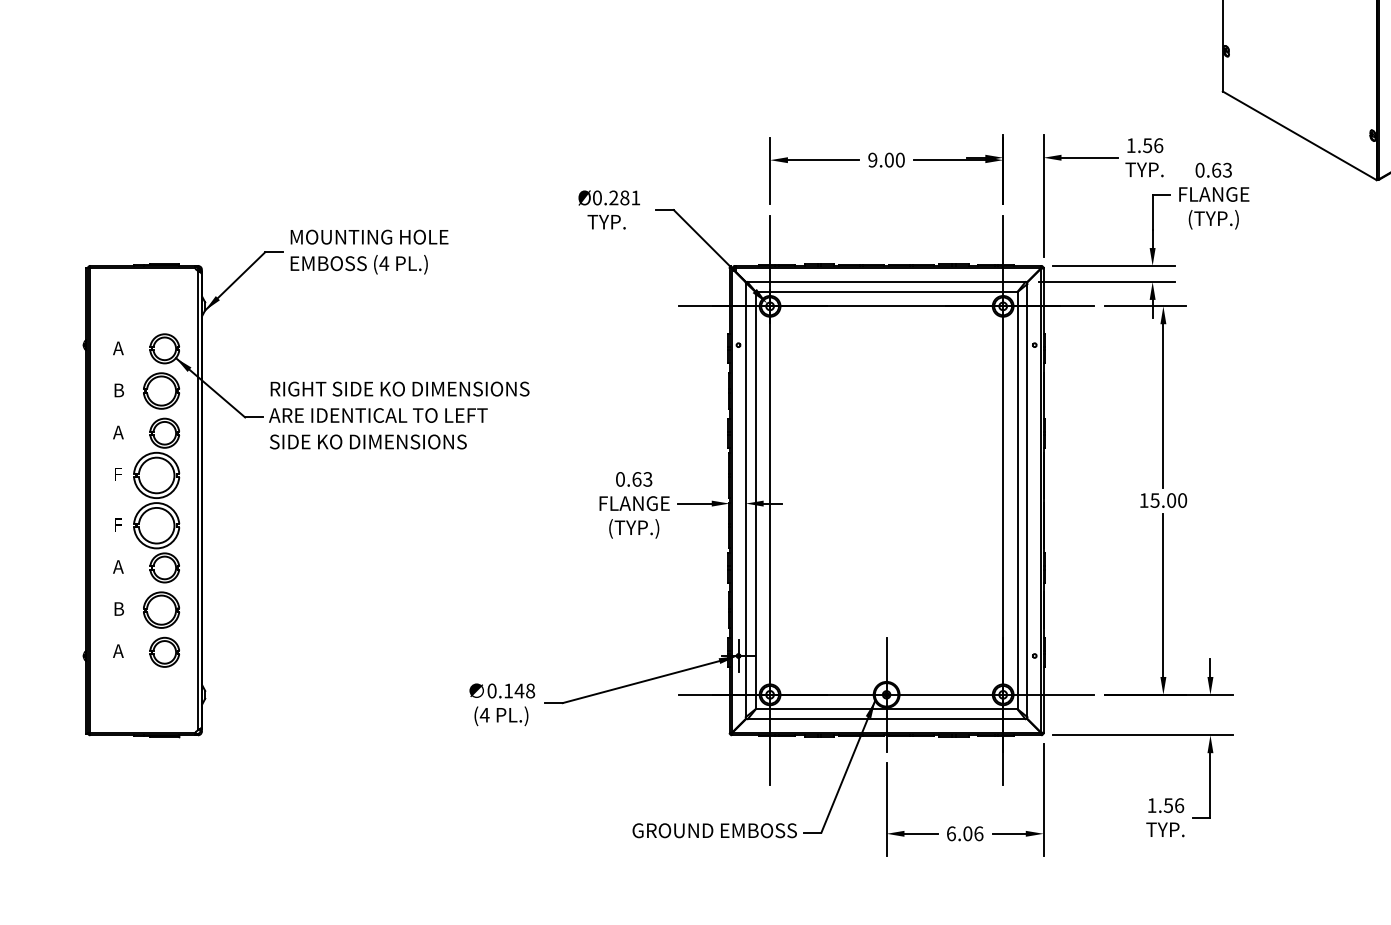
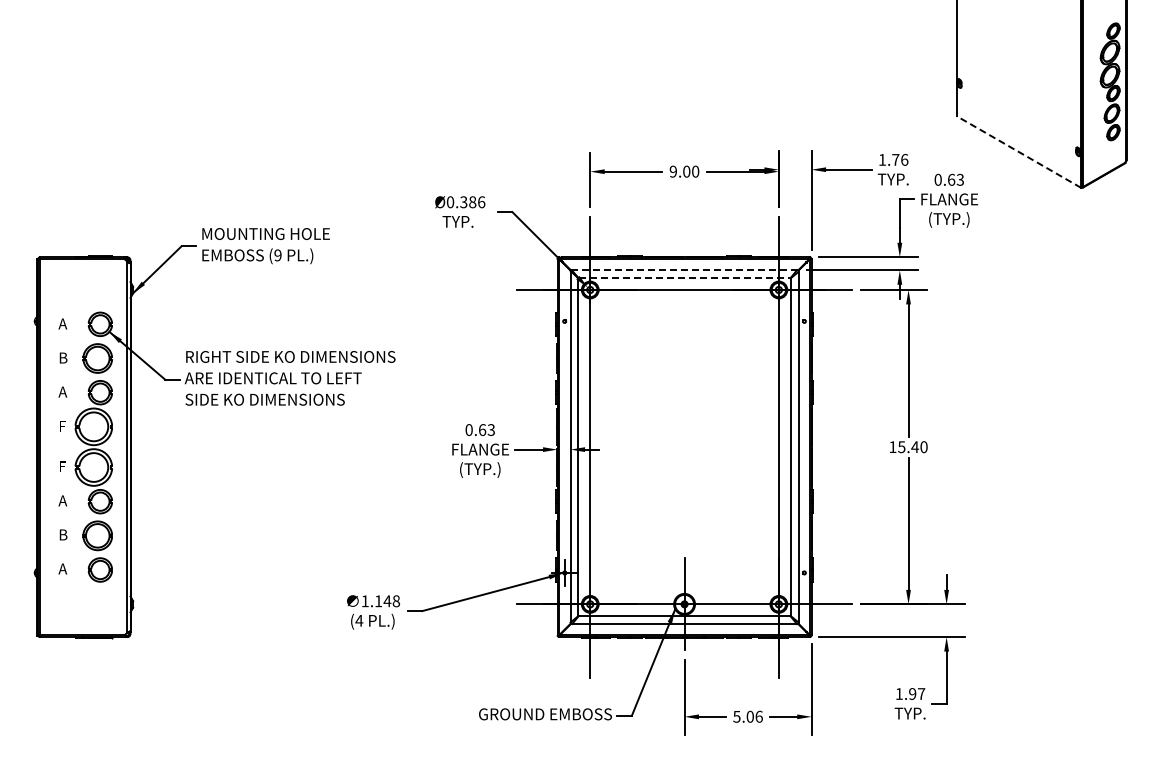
line: (1299, 135) -> (1018, 151), solid -> dashed
text: (1147, 145) -> (895, 159), 1.56 -> 1.76
text: (624, 198) -> (472, 202), Ø0.281 -> Ø0.386
text: (383, 263) -> (277, 255), (4 -> (9
line: (886, 282) -> (684, 270), solid -> dashed
line: (886, 292) -> (684, 278), solid -> dashed
text: (1171, 500) -> (915, 447), 15.00 -> 15.40
text: (491, 691) -> (364, 601), 0.148 -> 1.148
text: (1174, 804) -> (917, 693), 1.56 -> 1.97
text: (950, 833) -> (736, 716), 6.06 -> 5.06

